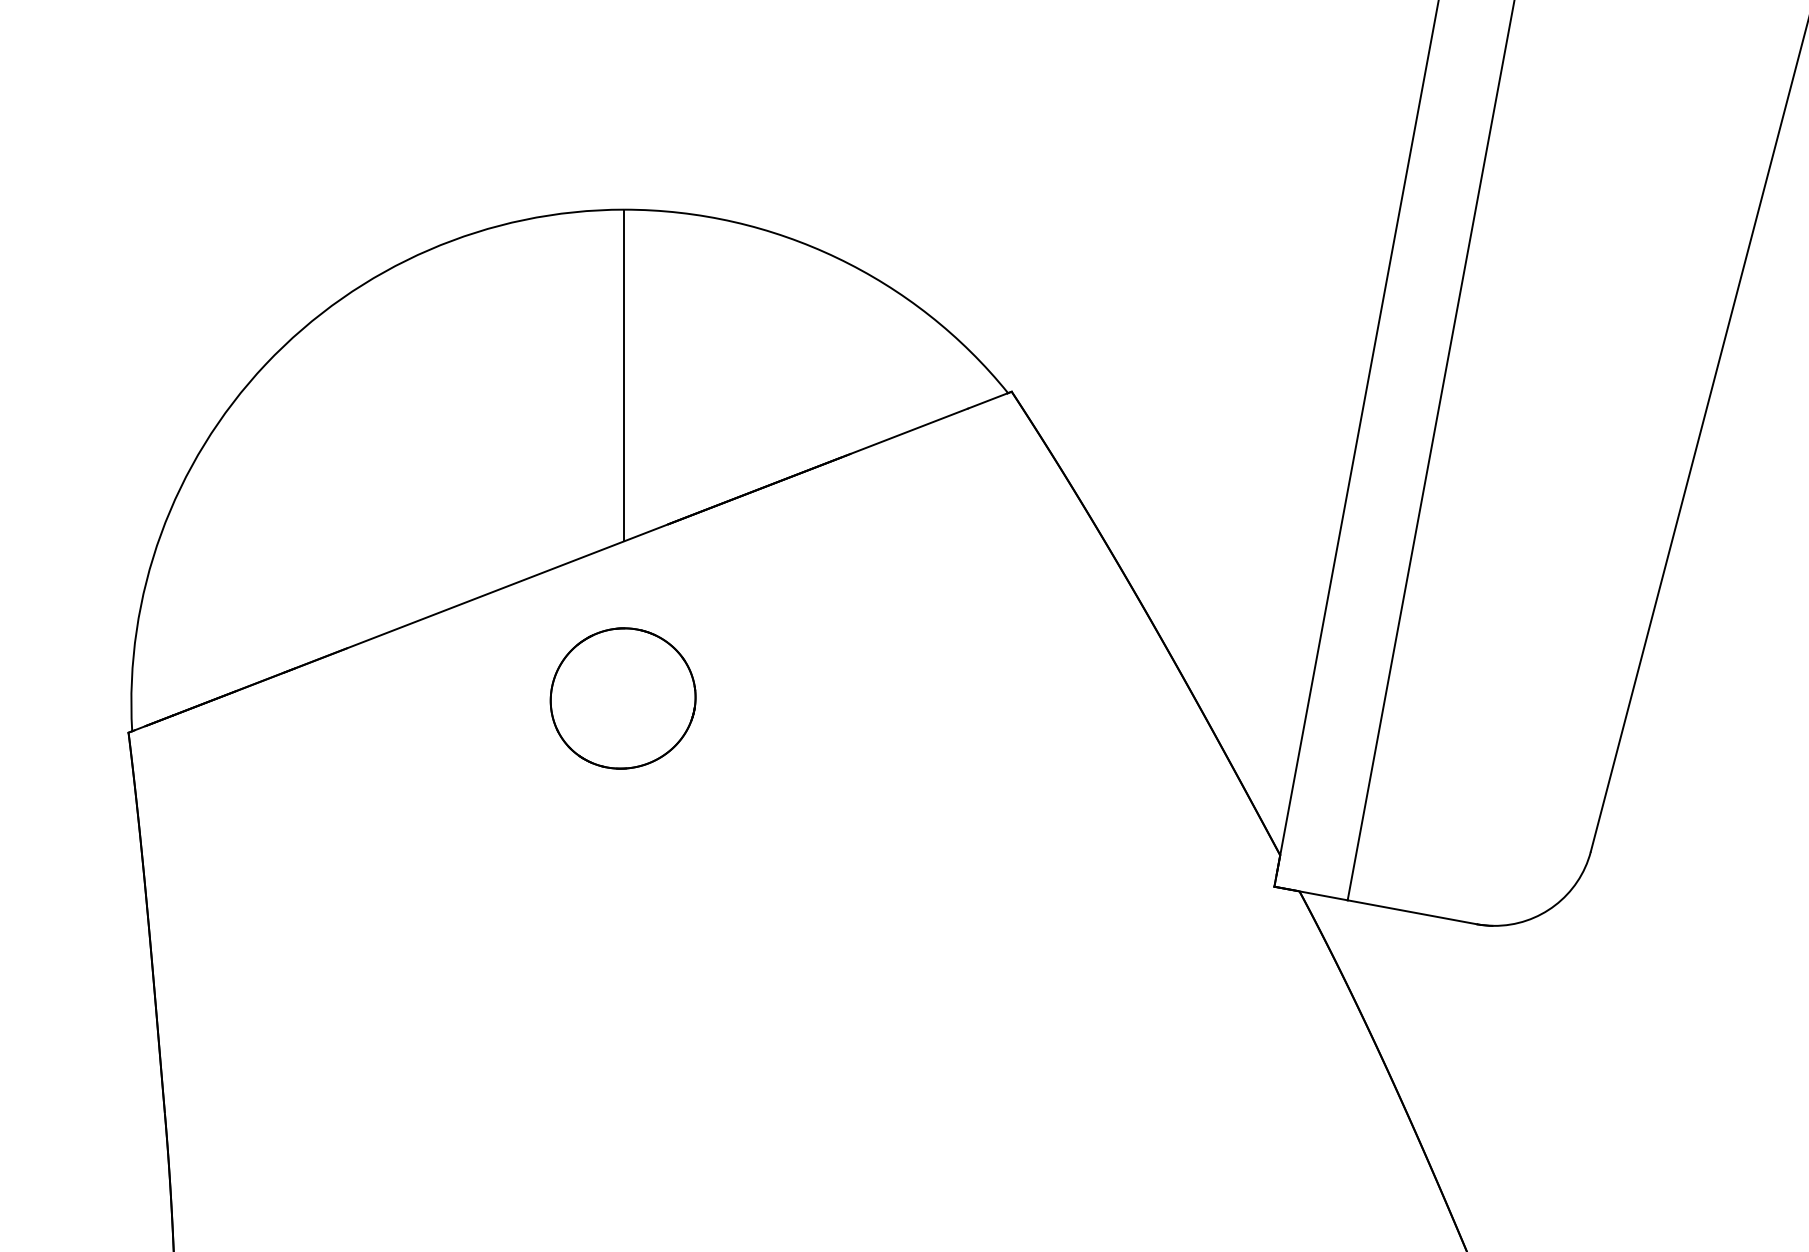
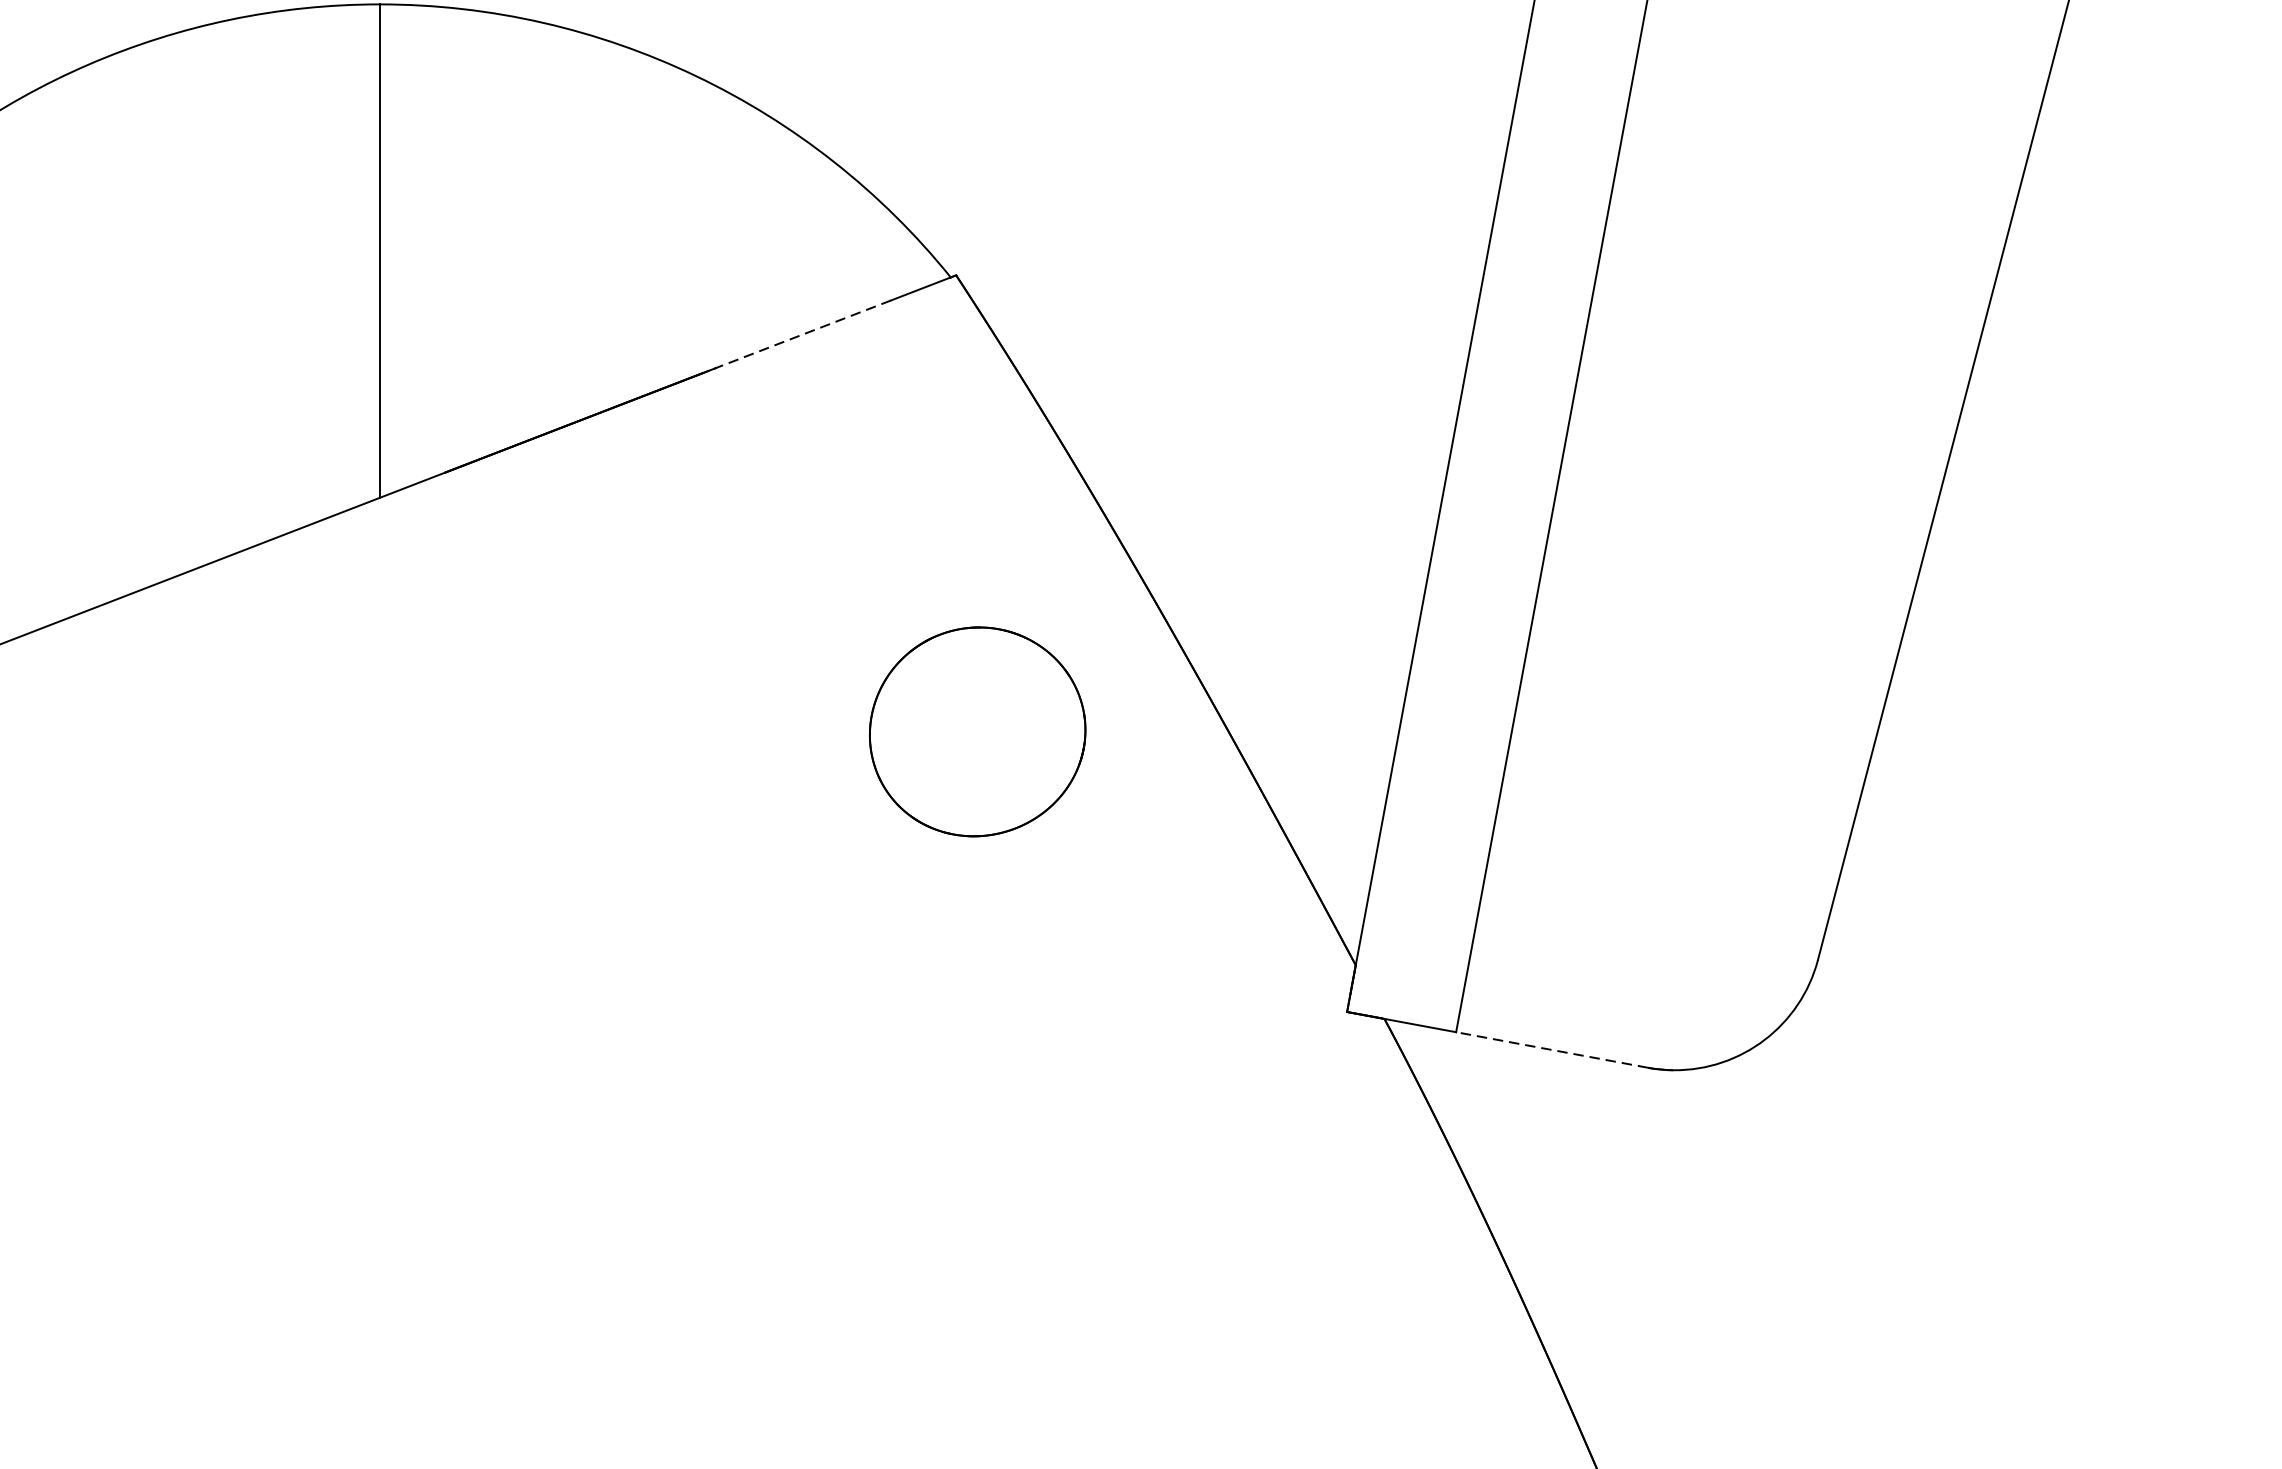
line: (906, 432) -> (799, 336), solid -> dashed
part: (622, 698) -> (976, 731), moved
line: (1412, 912) -> (1552, 1050), solid -> dashed

